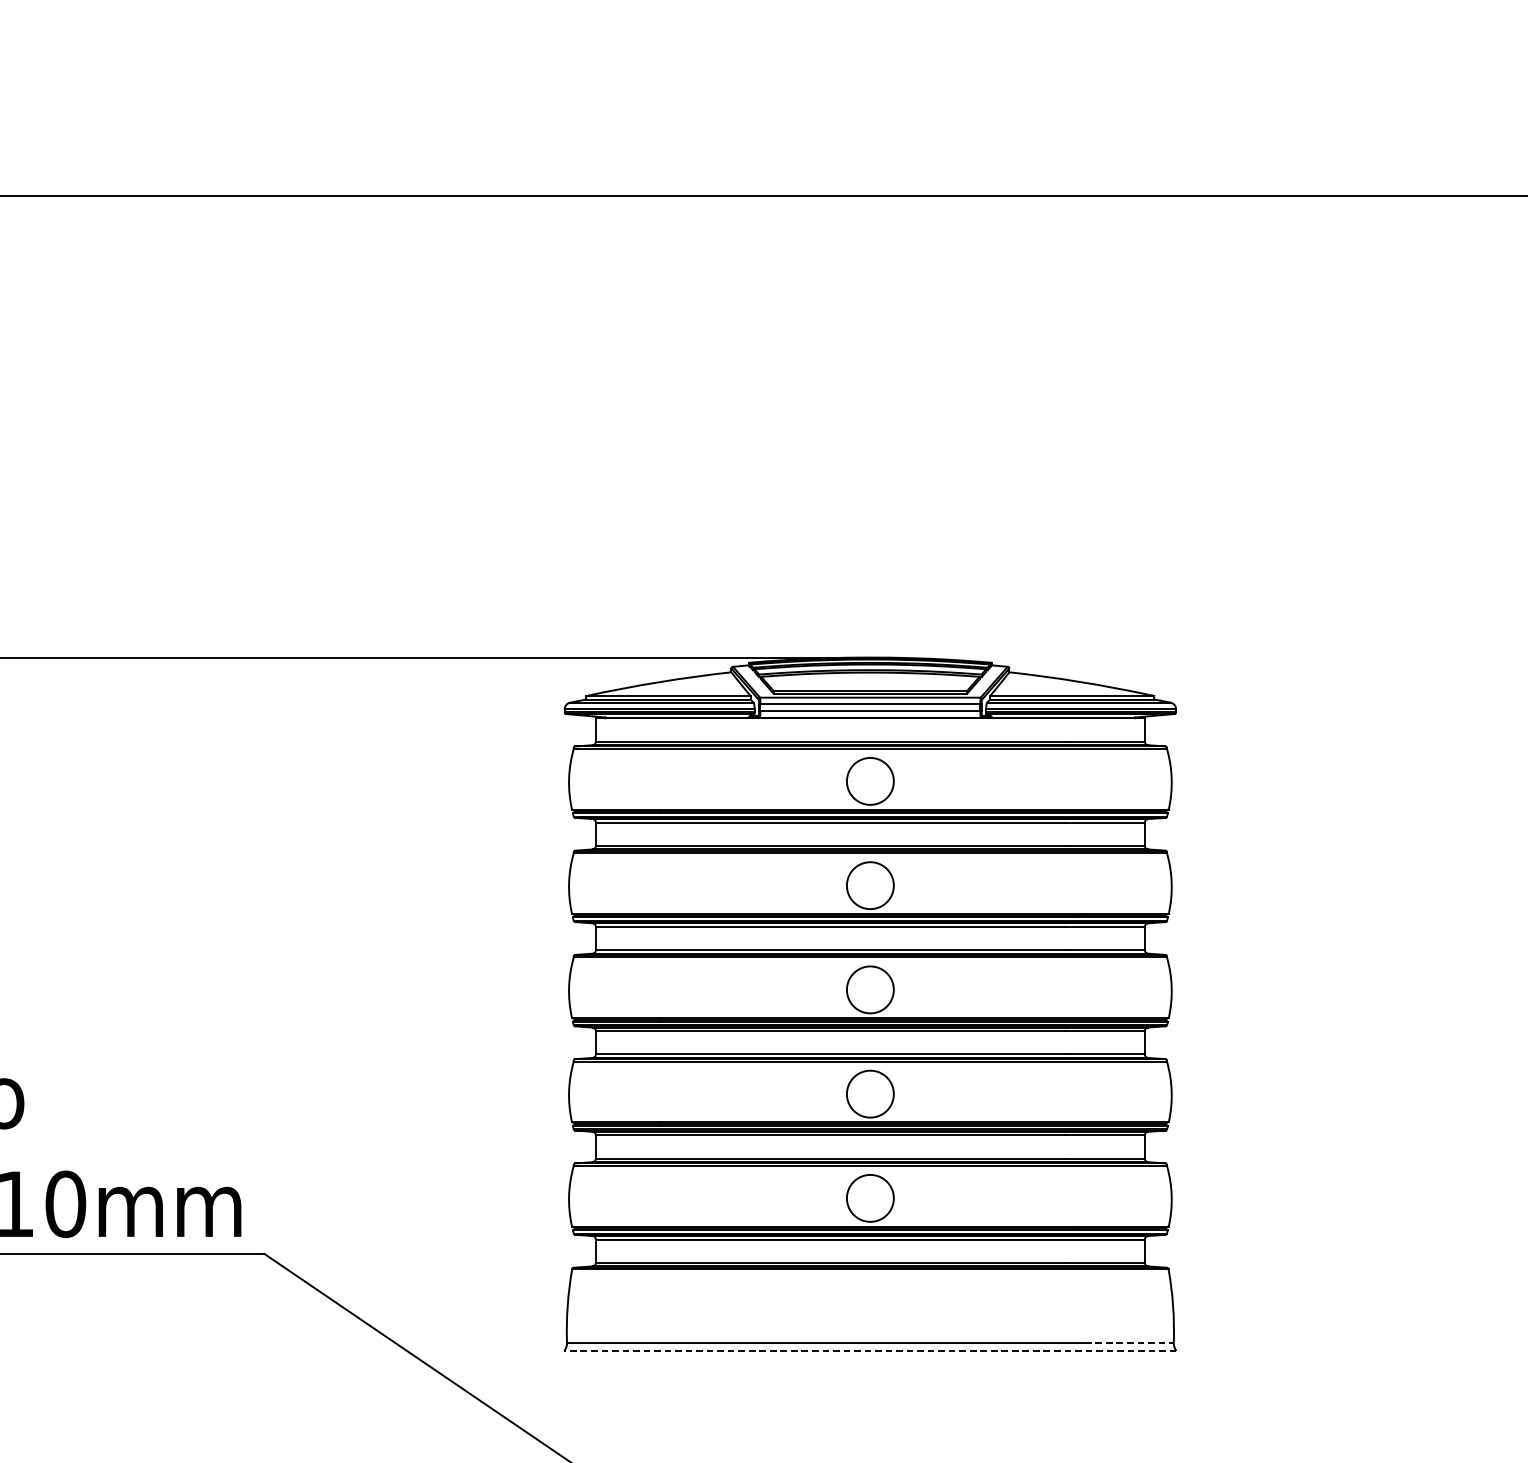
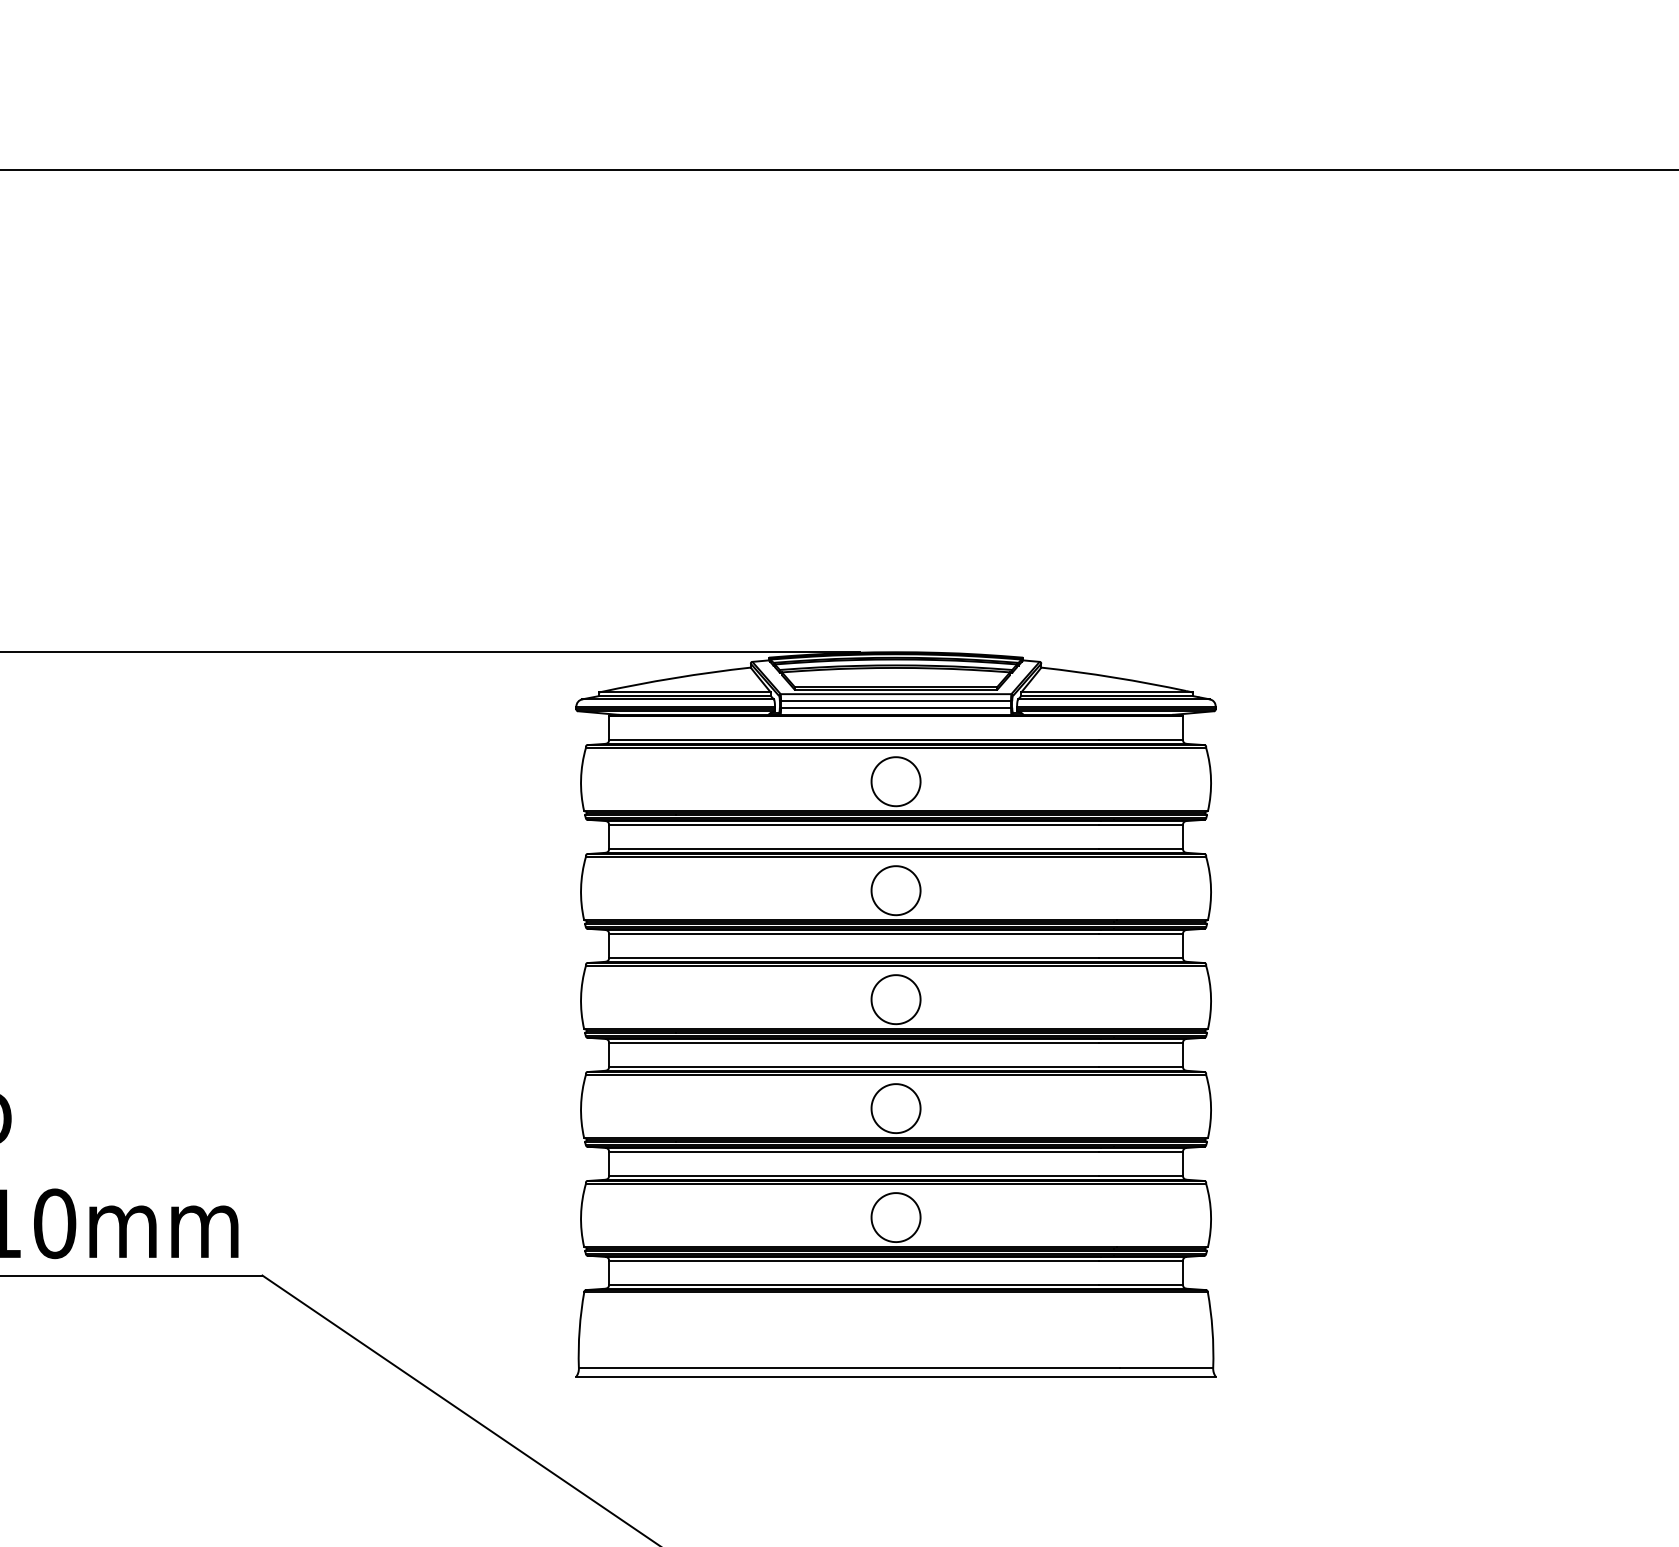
line: (1130, 1342) -> (1167, 1368), dashed -> solid
line: (870, 1351) -> (896, 1377), dashed -> solid

